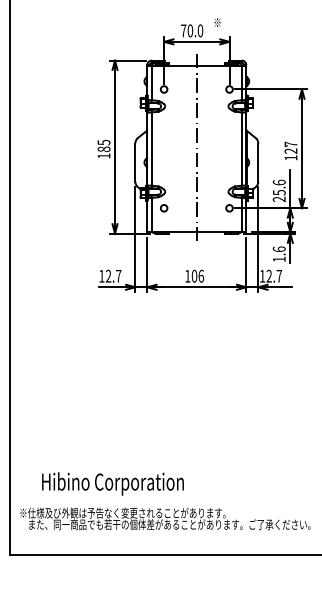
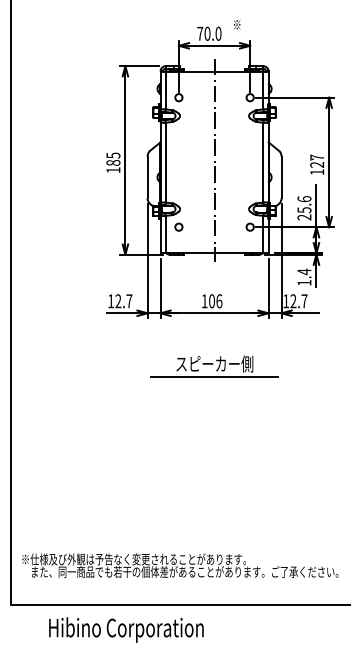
text: (278, 249) -> (303, 272), 1.6 -> 1.4
part: (196, 336) -> (214, 366), added
text: (112, 483) -> (125, 629), moved

